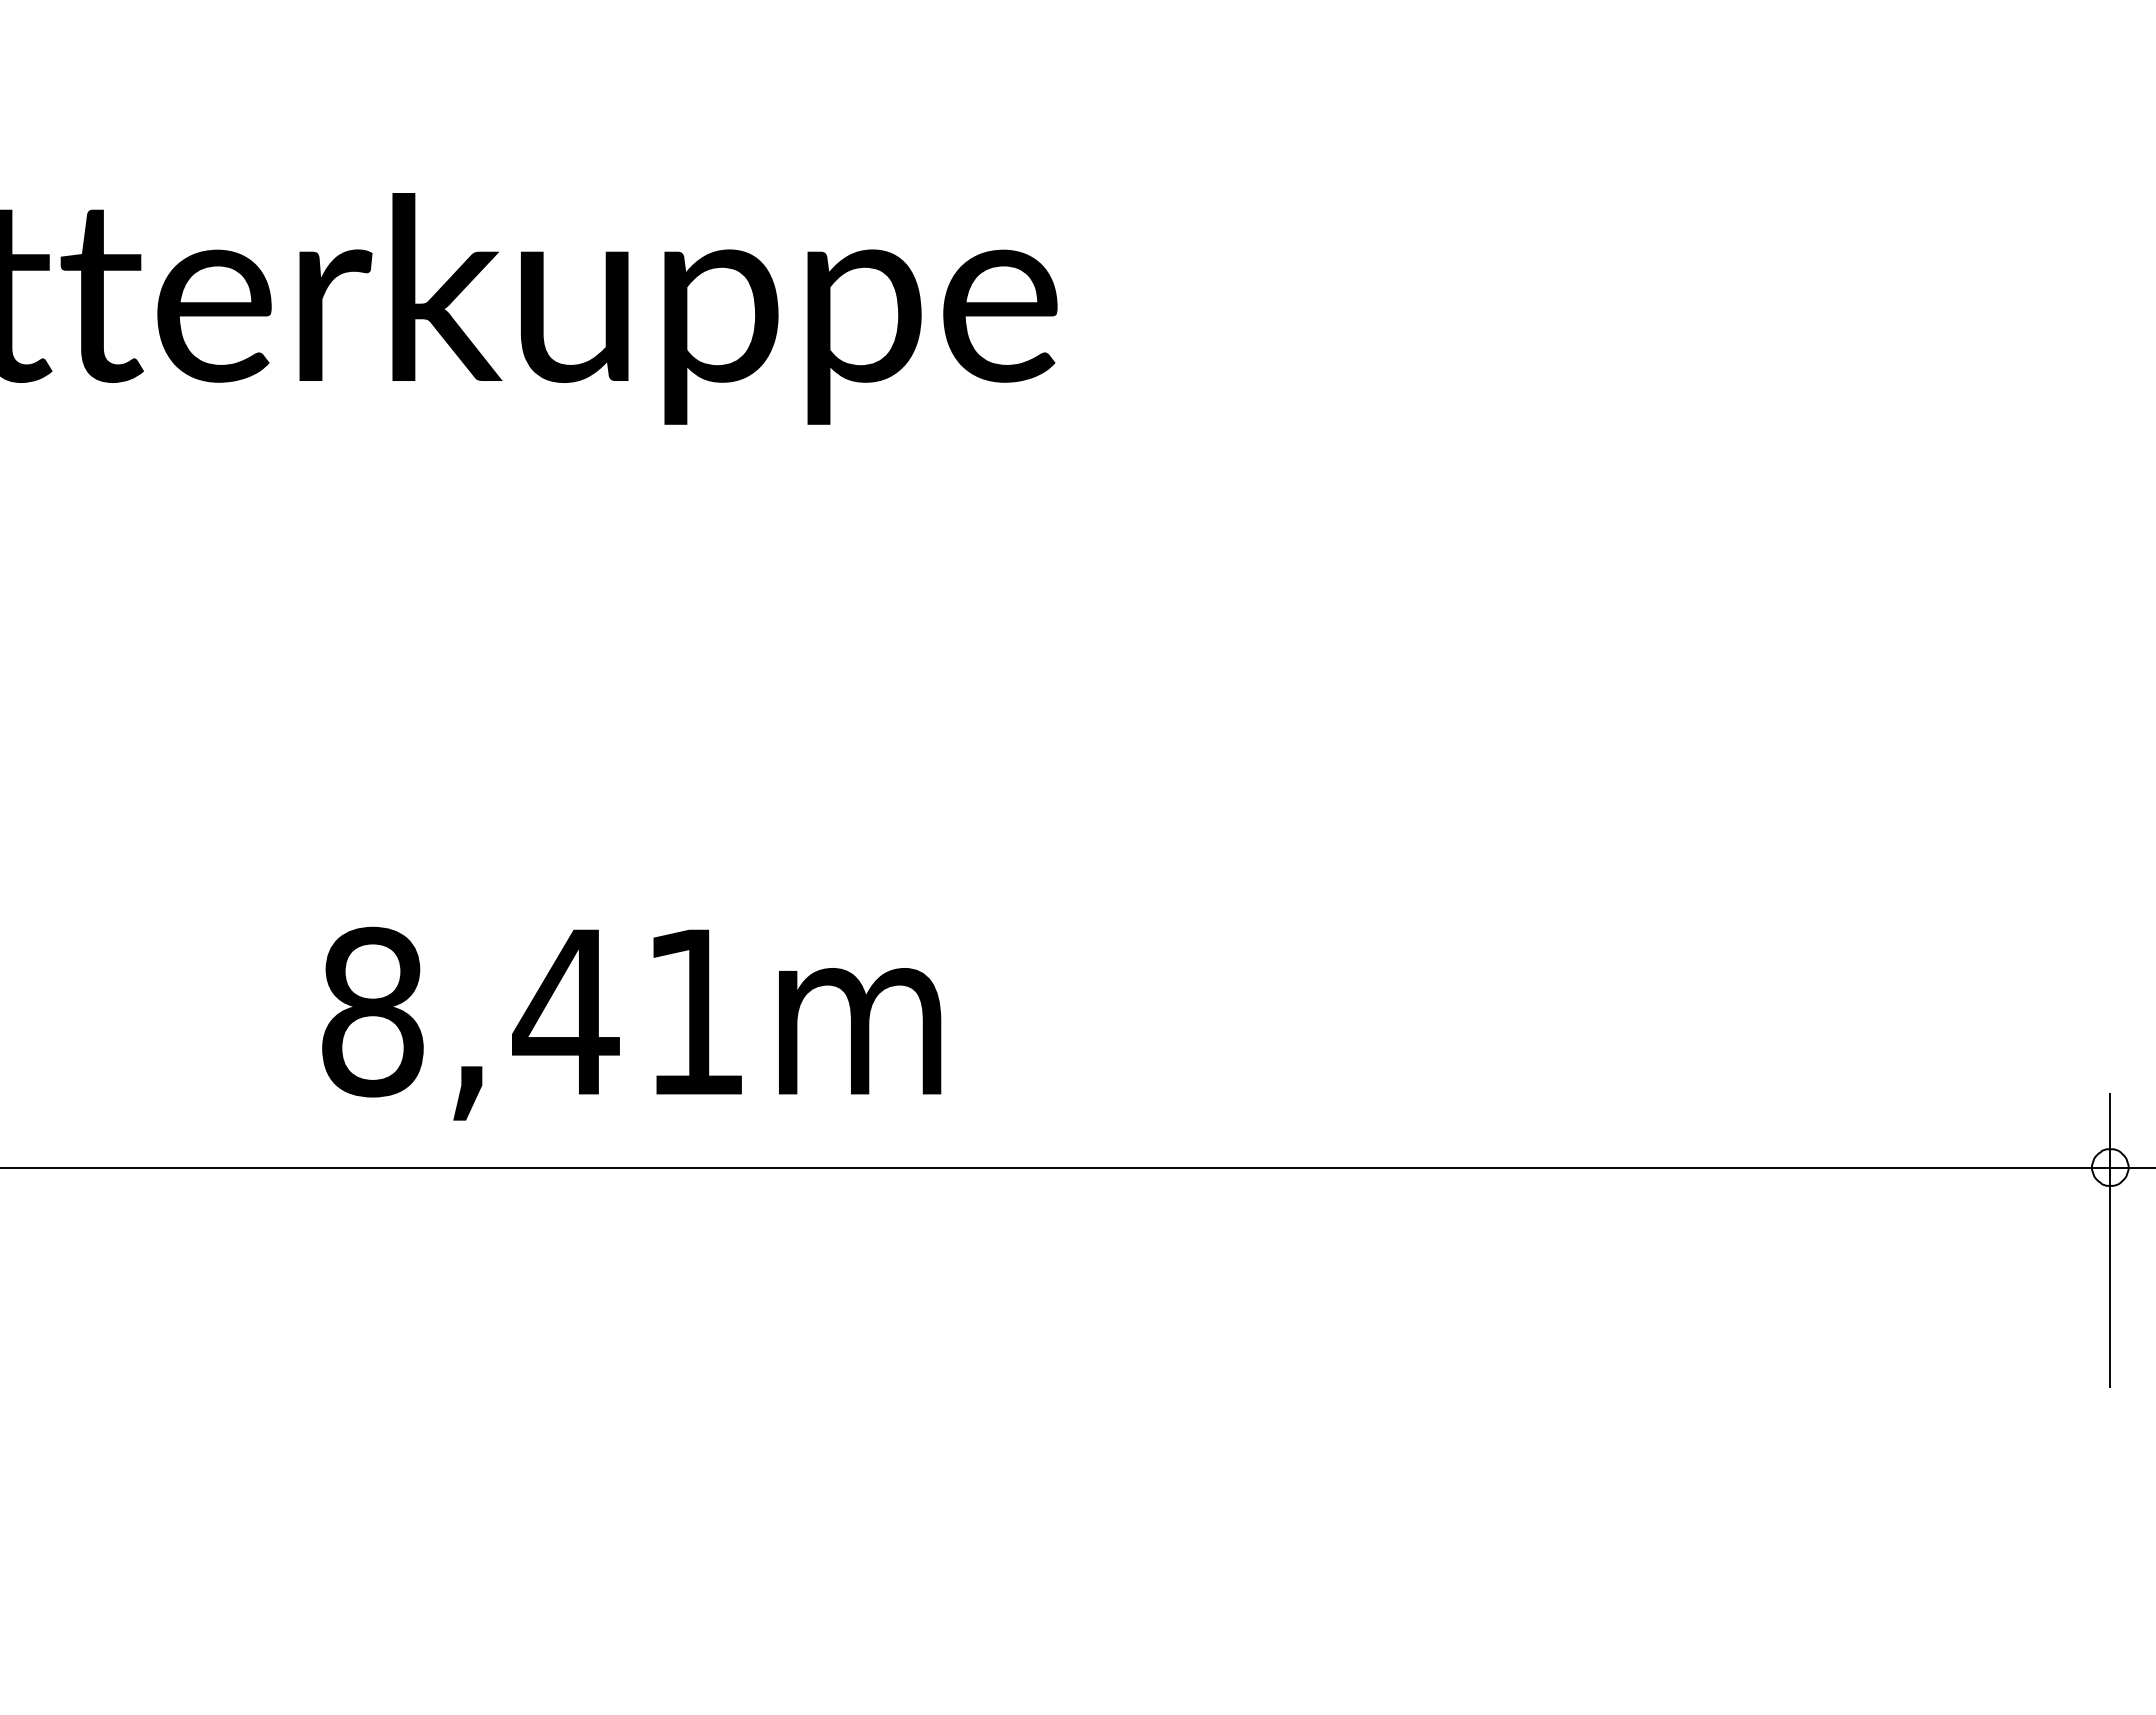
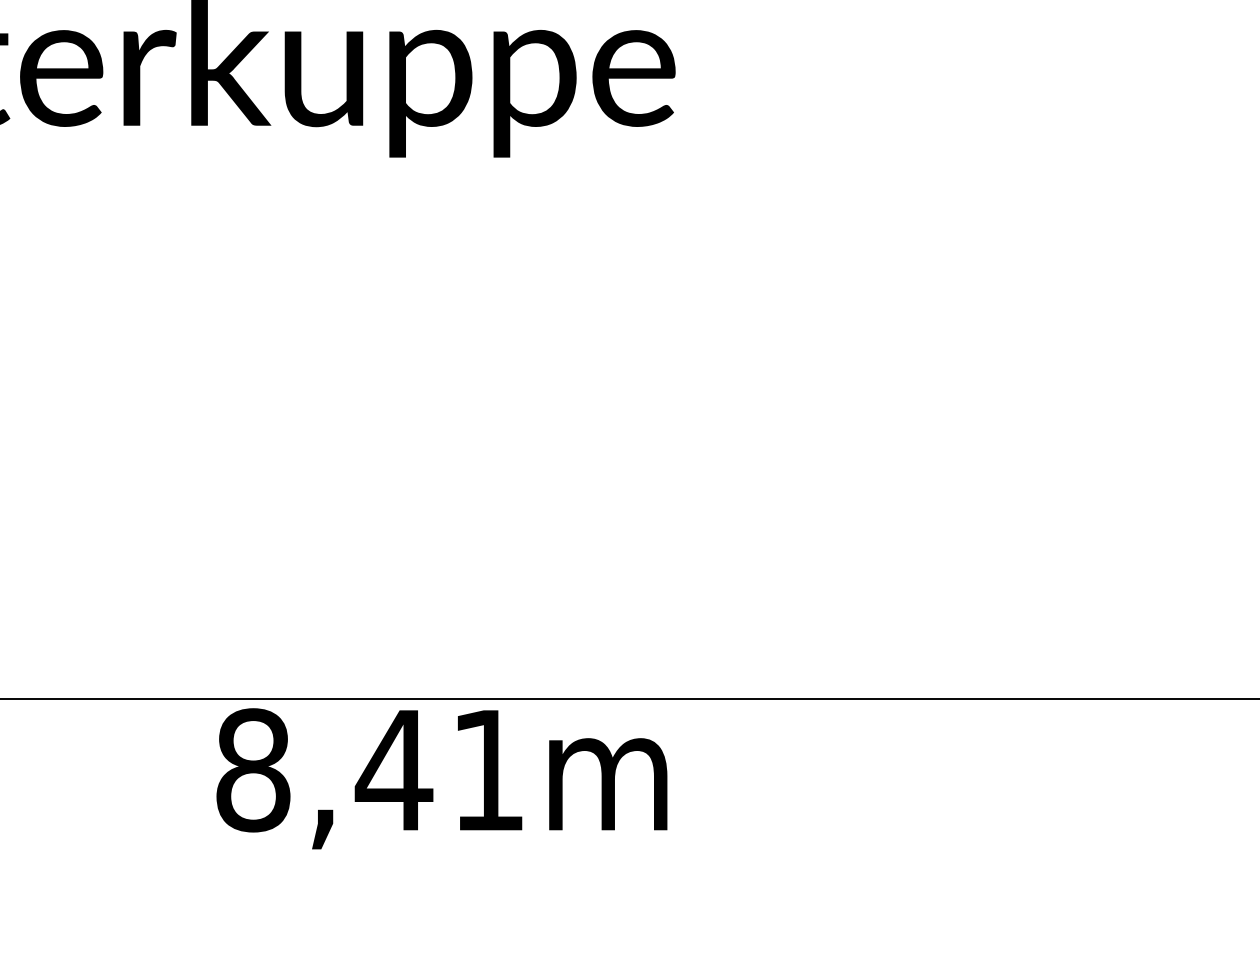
text: (631, 1023) -> (441, 778), moved

